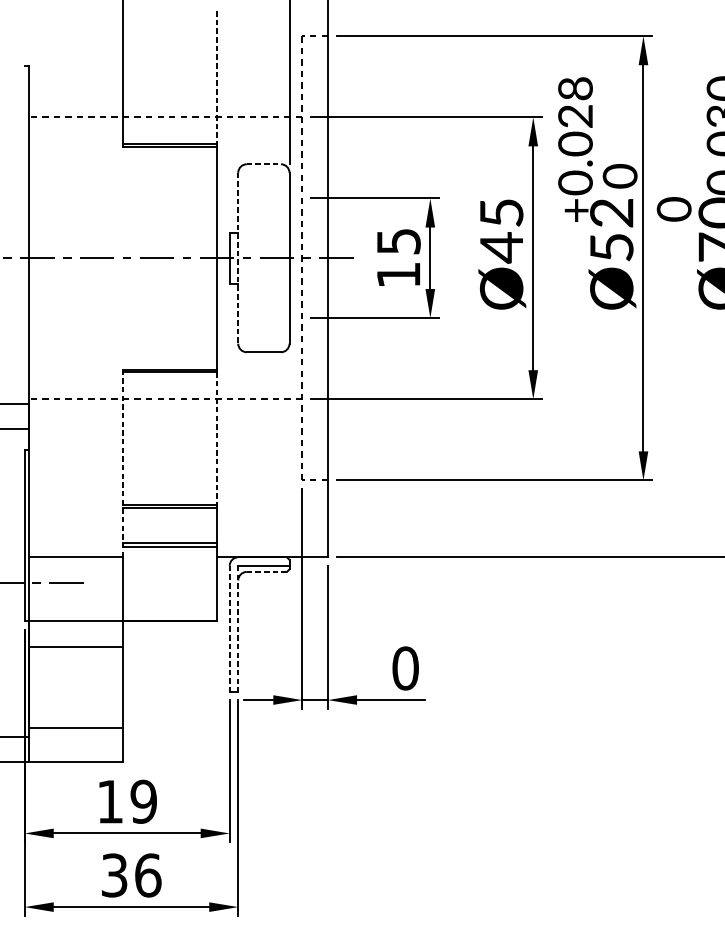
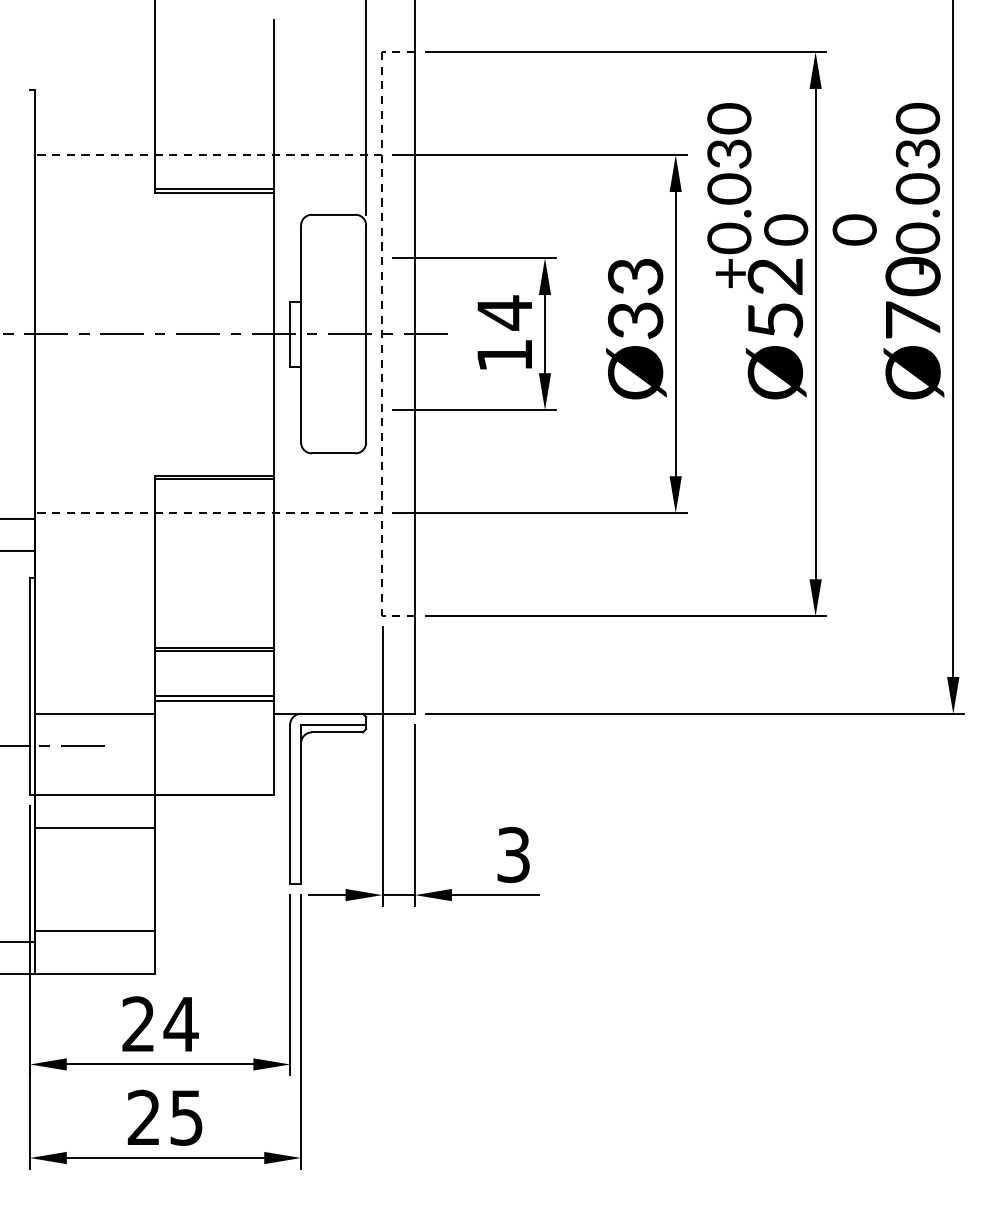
line: (216, 77) -> (273, 104), dashed -> solid
text: (575, 101) -> (729, 135), +0.028 -> +0.030
line: (263, 164) -> (333, 214), dashed -> solid
text: (674, 208) -> (854, 229), moved
text: (501, 231) -> (635, 299), Ø45 -> Ø33
text: (398, 241) -> (504, 312), 15 -> 14
line: (238, 258) -> (301, 334), dashed -> solid
line: (216, 438) -> (273, 563), dashed -> solid
line: (122, 464) -> (154, 595), dashed -> solid
line: (266, 572) -> (336, 732), dashed -> solid
line: (229, 628) -> (290, 804), dashed -> solid
line: (238, 628) -> (301, 804), dashed -> solid
text: (405, 668) -> (513, 855), 0 -> 3
text: (127, 801) -> (160, 1024), 19 -> 24
text: (131, 875) -> (165, 1117), 36 -> 25

